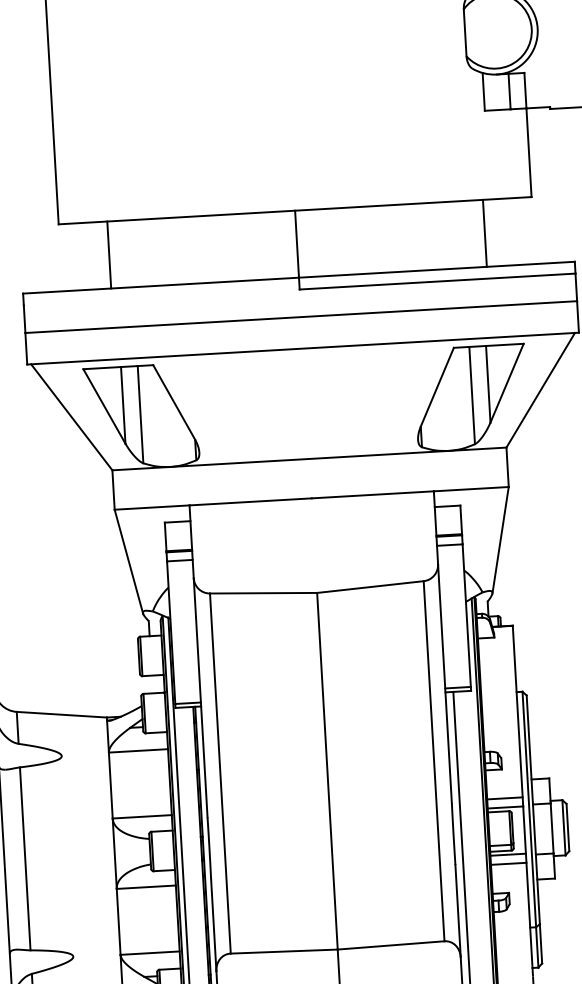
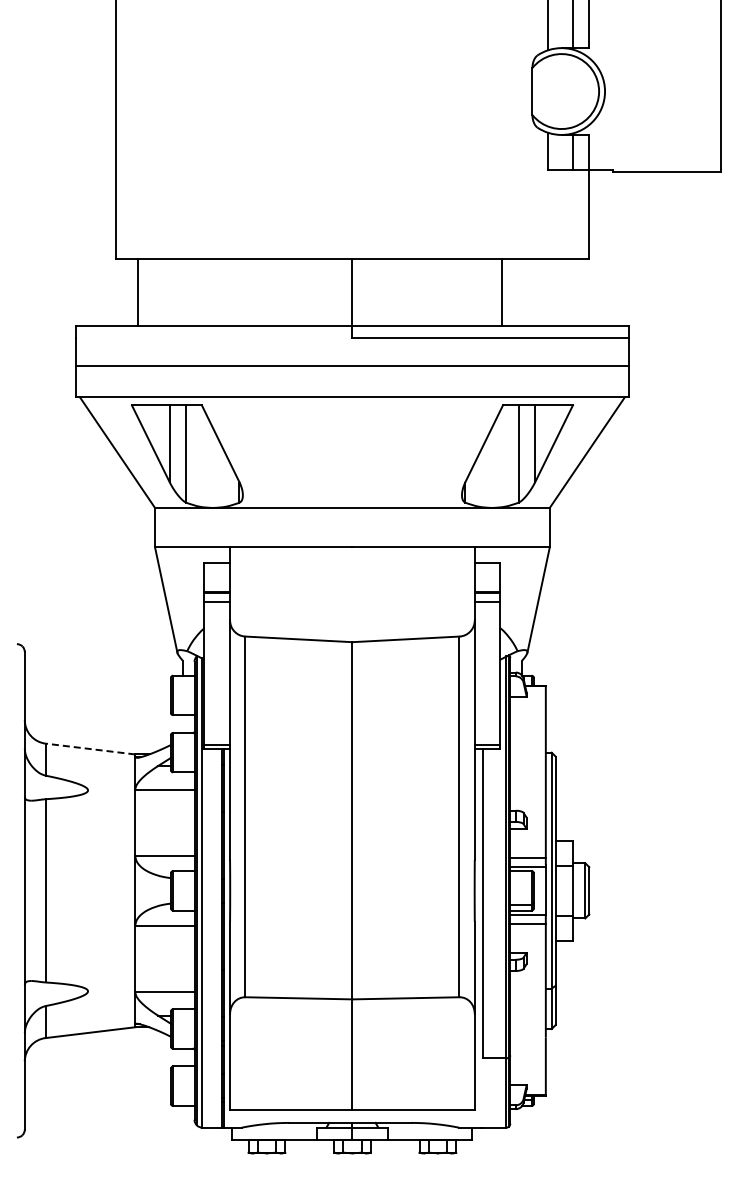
line: (484, 233) -> (501, 292), moved
line: (109, 254) -> (138, 292), moved
line: (61, 715) -> (90, 749), solid -> dashed

